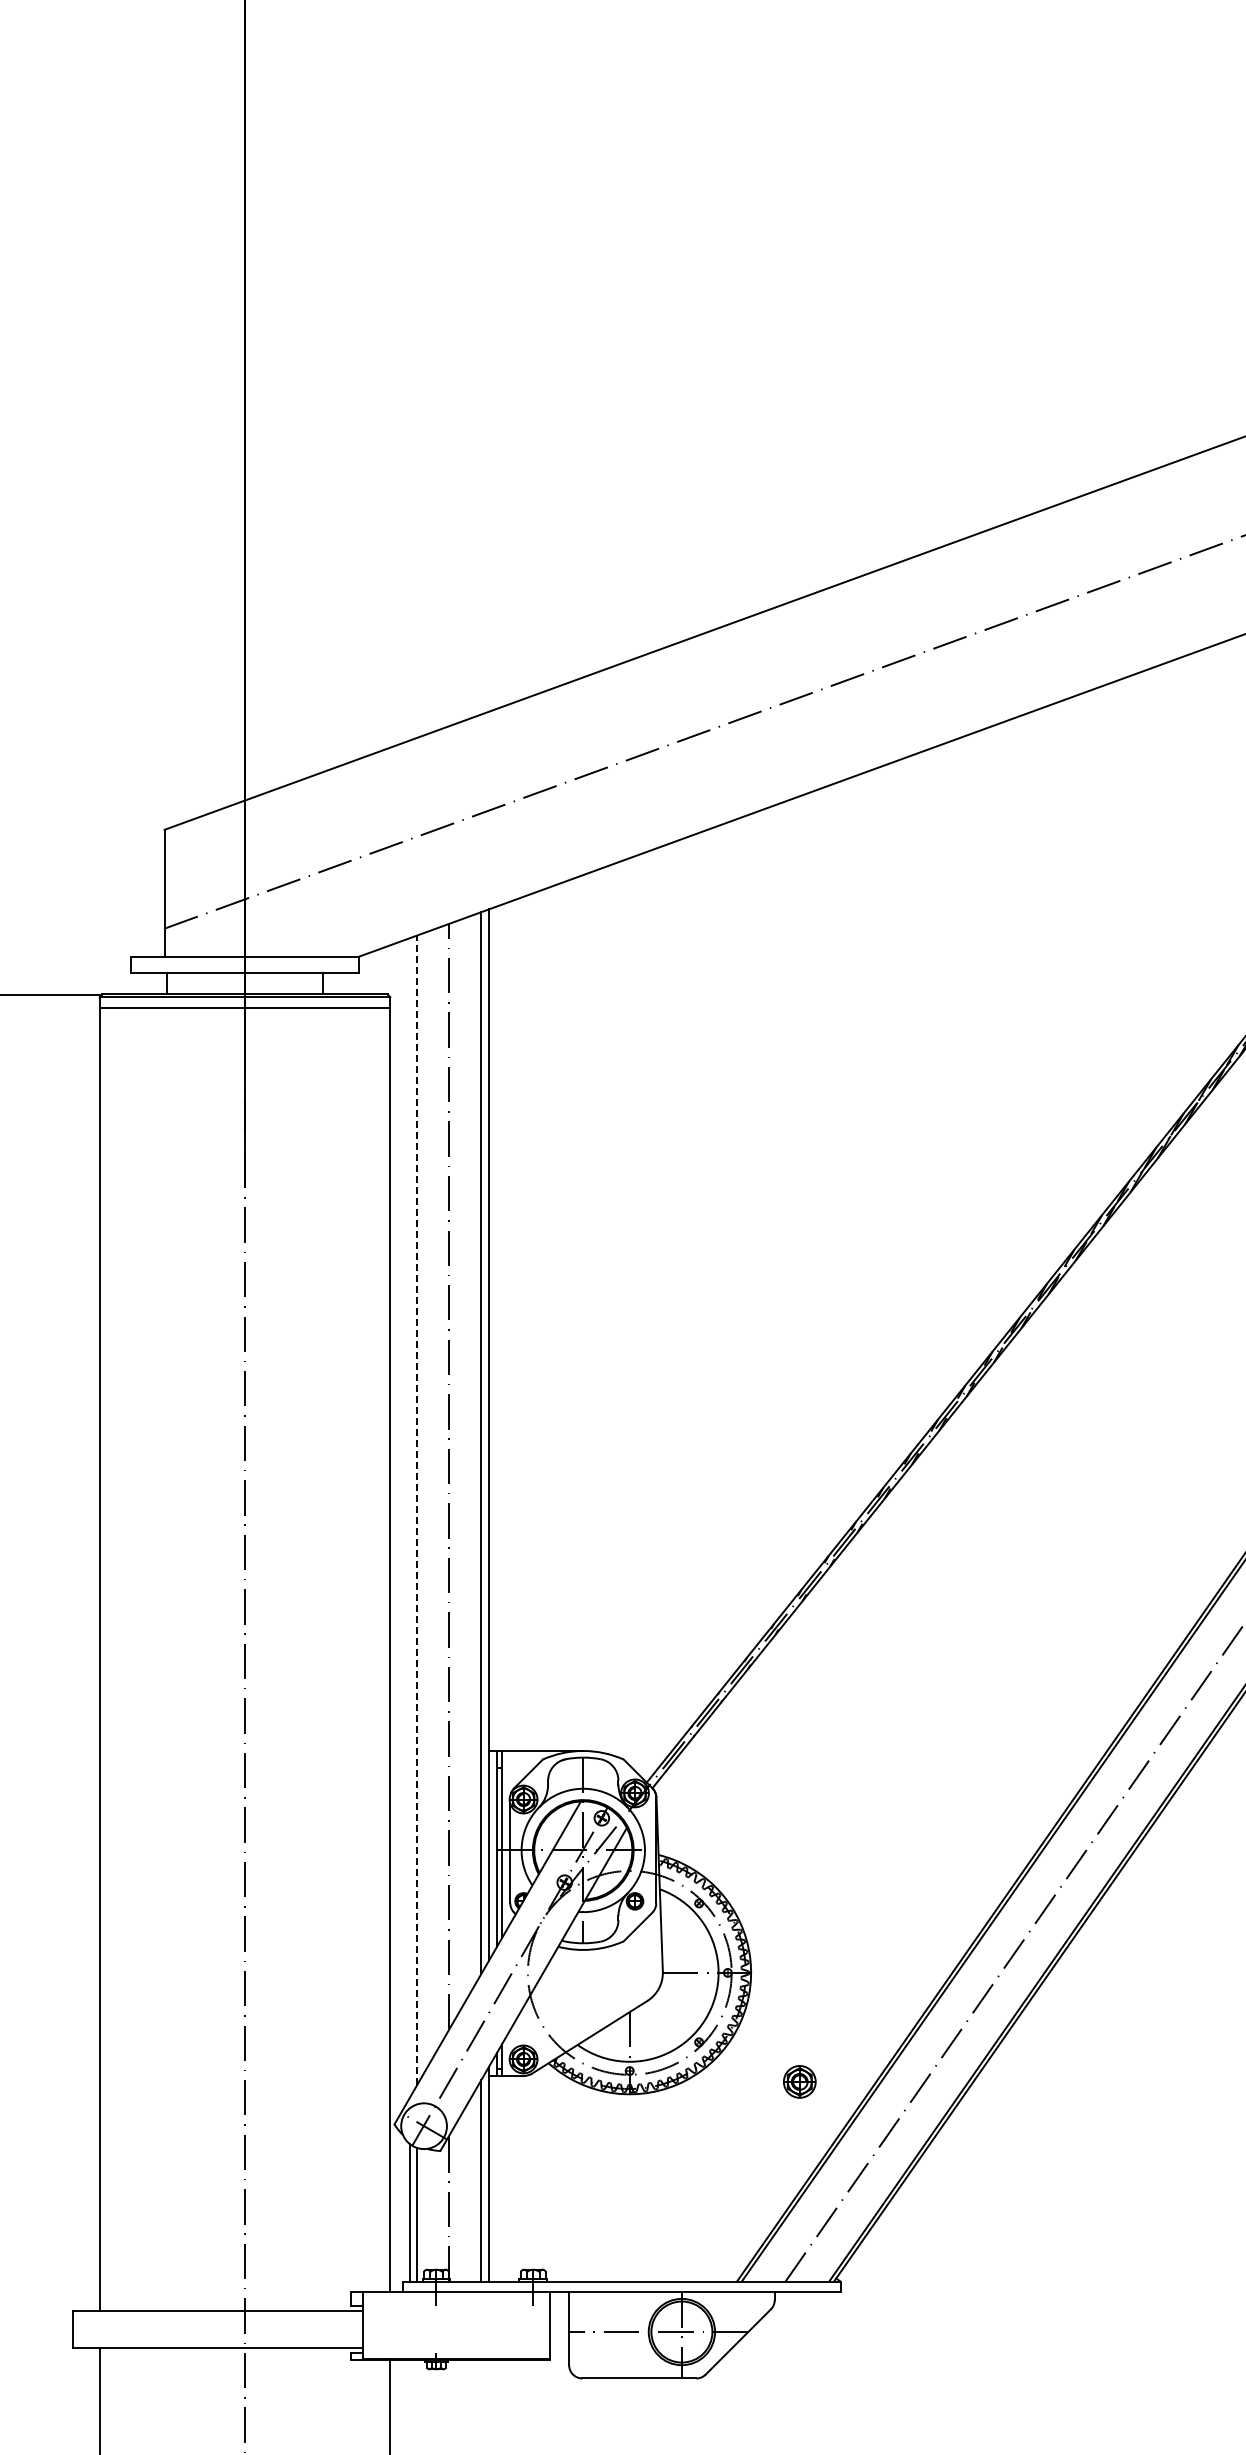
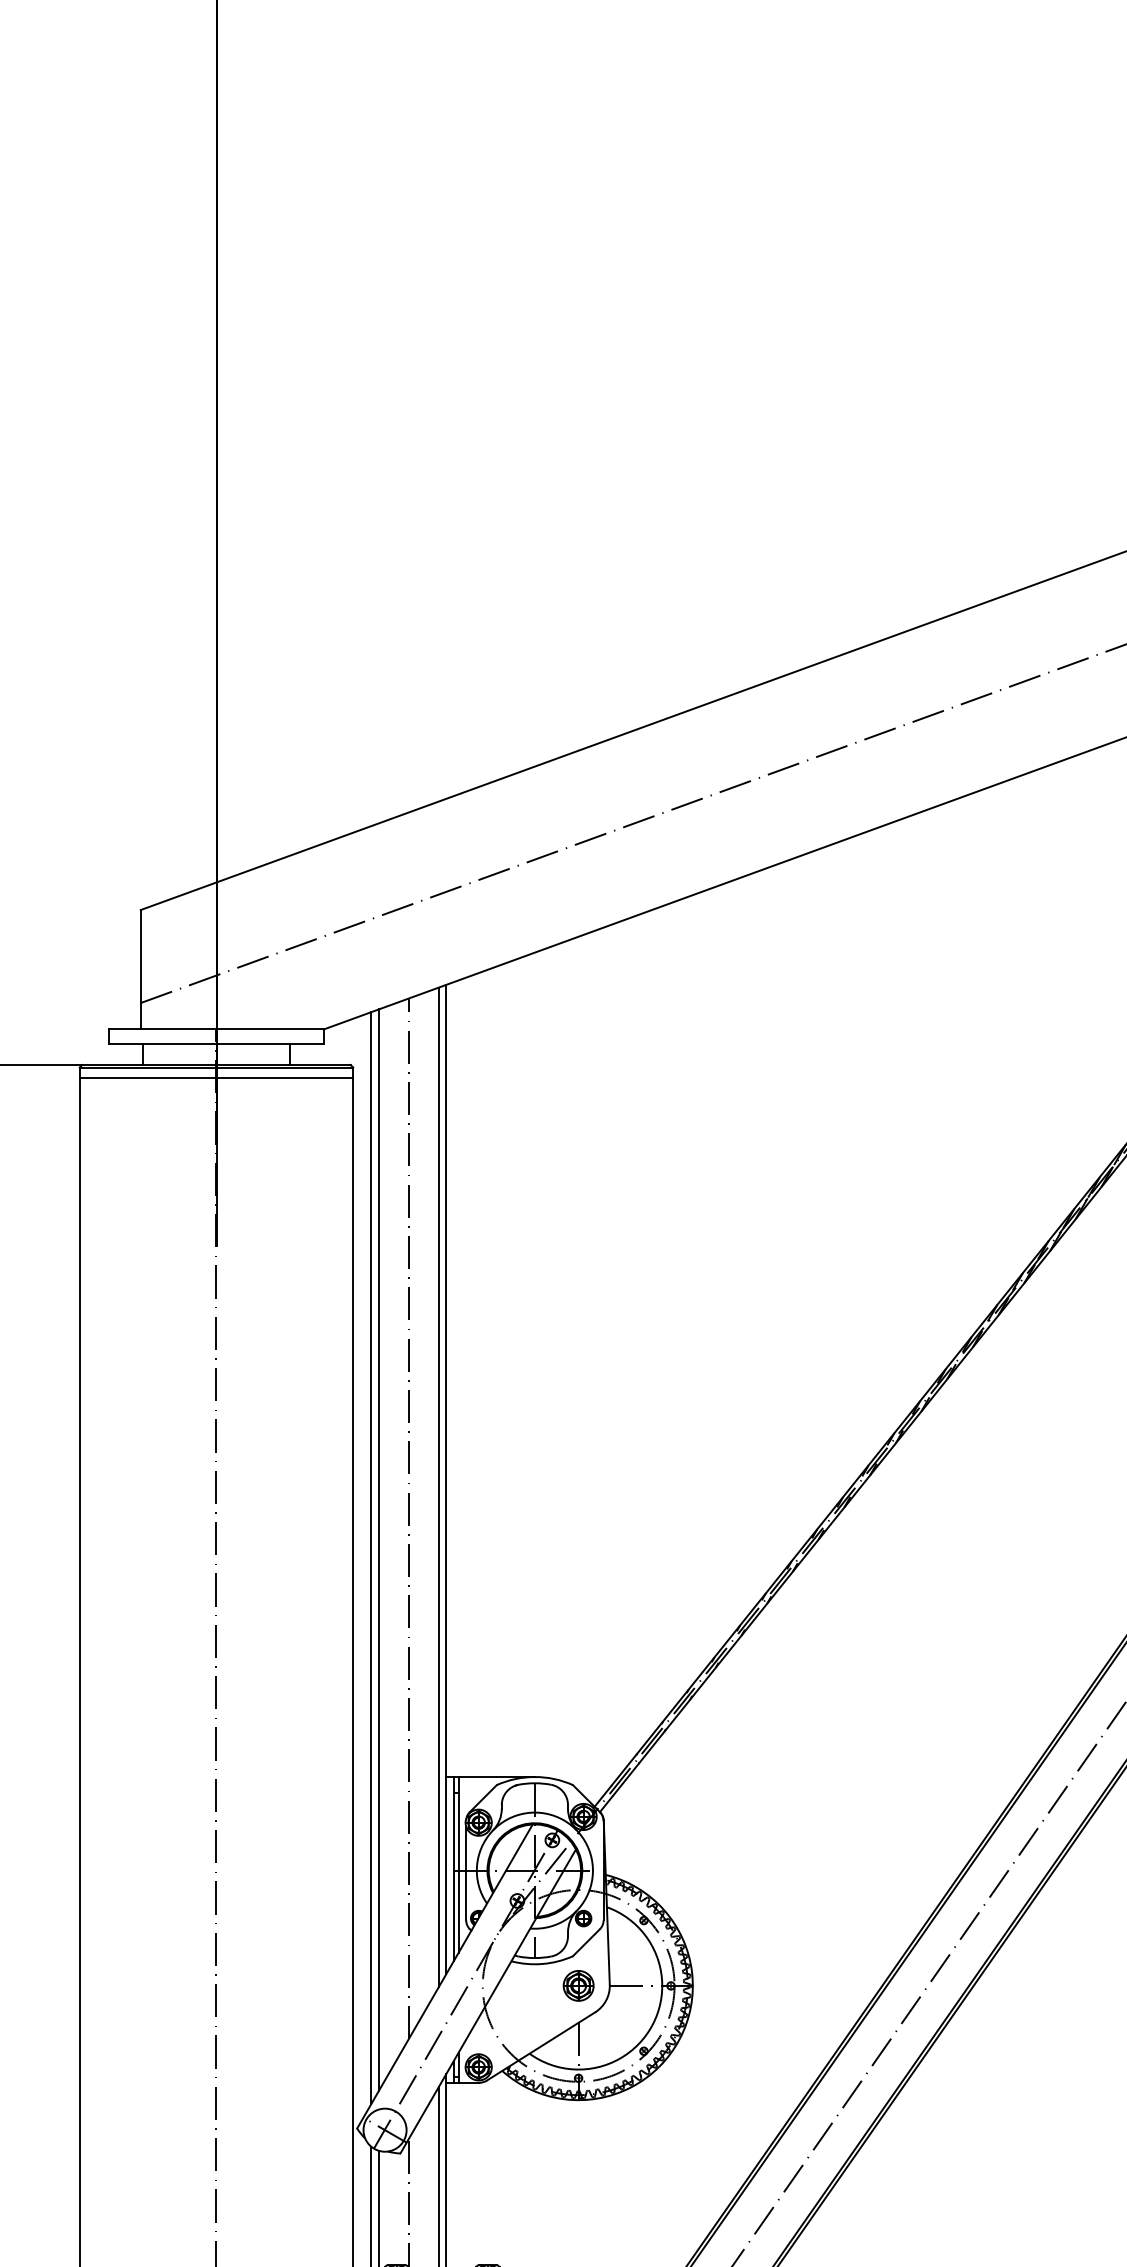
line: (417, 1510) -> (378, 1550), dashed -> solid
line: (409, 1518) -> (371, 1558), added
part: (799, 2081) -> (578, 1985), moved

